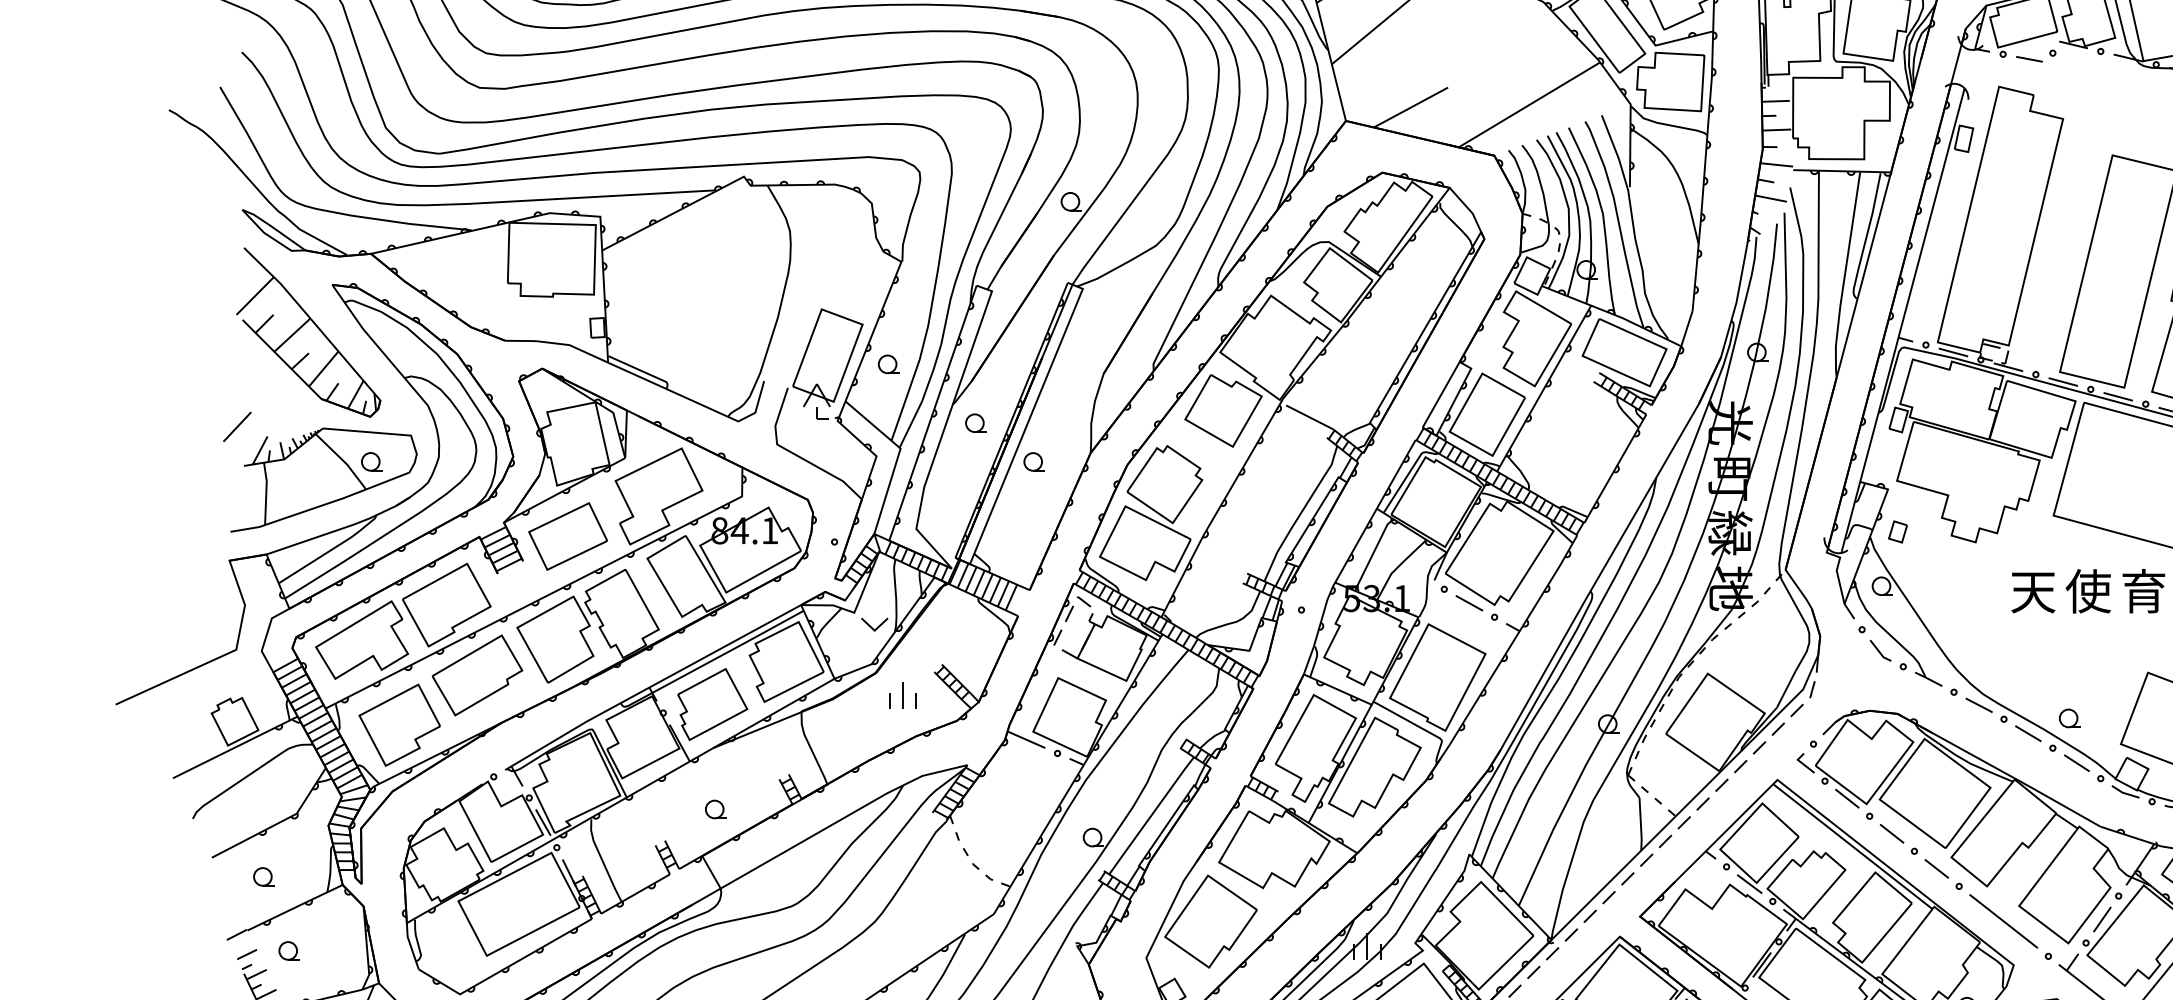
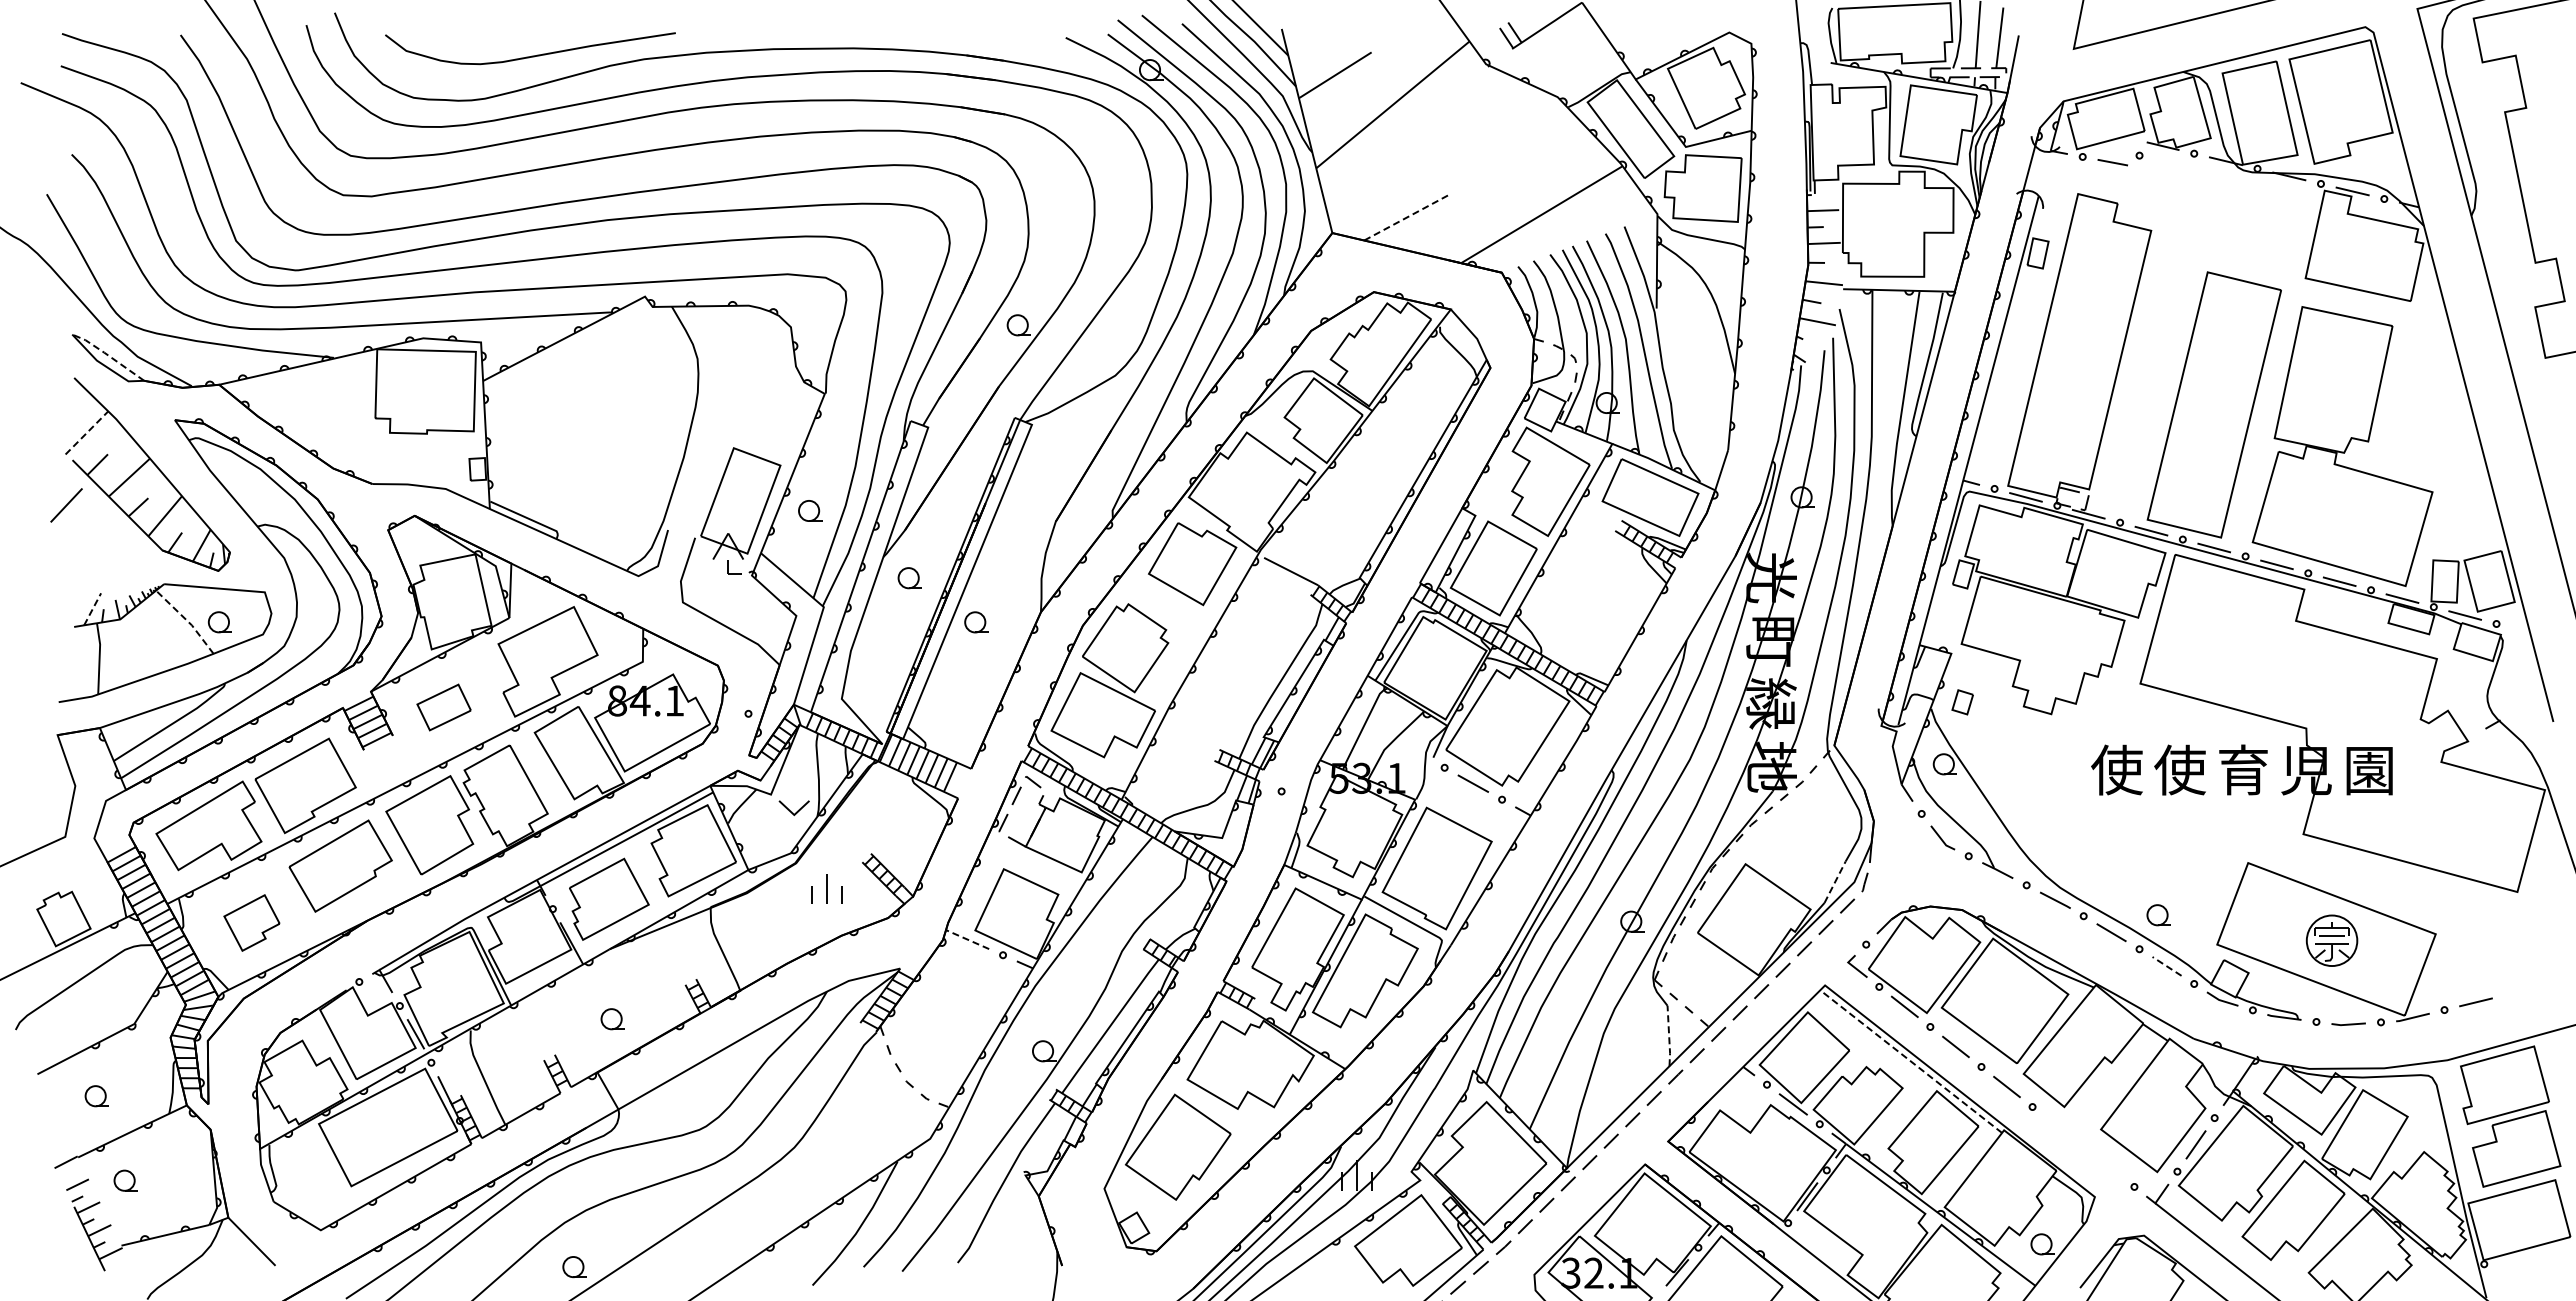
line: (1411, 107) -> (1407, 217), solid -> dashed
line: (273, 228) -> (107, 355), solid -> dashed
line: (255, 295) -> (87, 432), solid -> dashed
line: (237, 427) -> (66, 505), moved
line: (260, 449) -> (92, 608), solid -> dashed
line: (342, 460) -> (186, 620), solid -> dashed
part: (567, 536) -> (443, 707), size x0.6
text: (2032, 590) -> (2116, 769), 天 -> 使
line: (1786, 688) -> (1835, 881), solid -> dashed
part: (399, 724) -> (251, 922), size x0.6
line: (1026, 739) -> (967, 939), solid -> dashed
line: (2077, 763) -> (2167, 966), solid -> dashed
line: (1641, 824) -> (1669, 1036), solid -> dashed
line: (1853, 846) -> (1911, 1061), solid -> dashed
line: (2003, 921) -> (2083, 1147), removed

